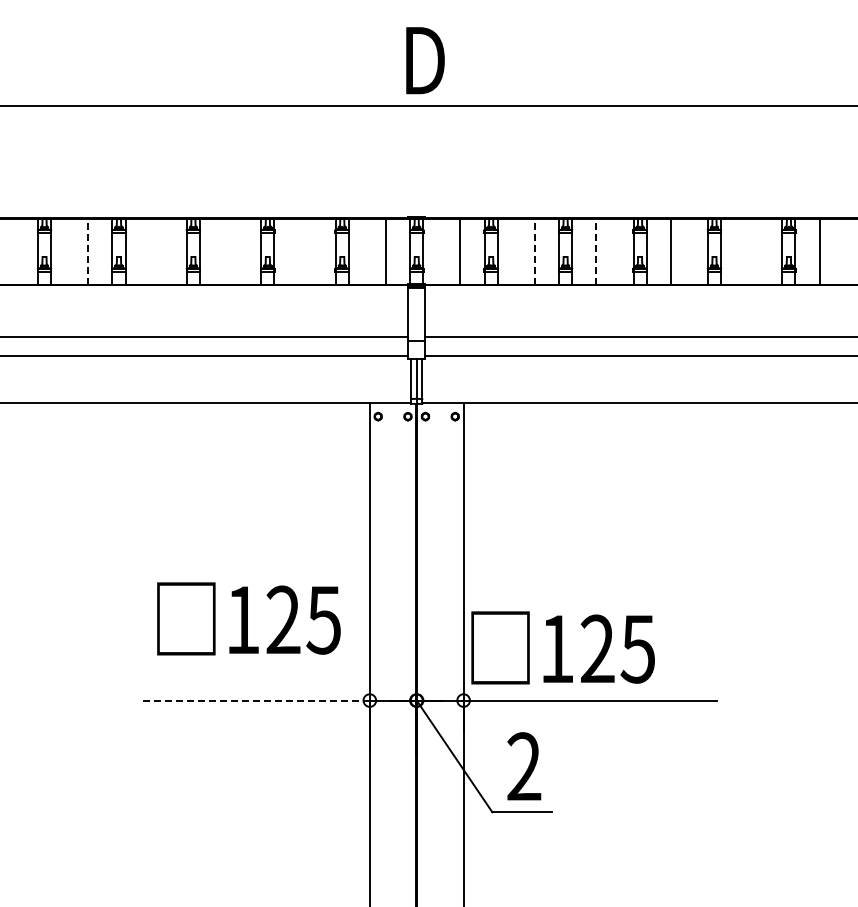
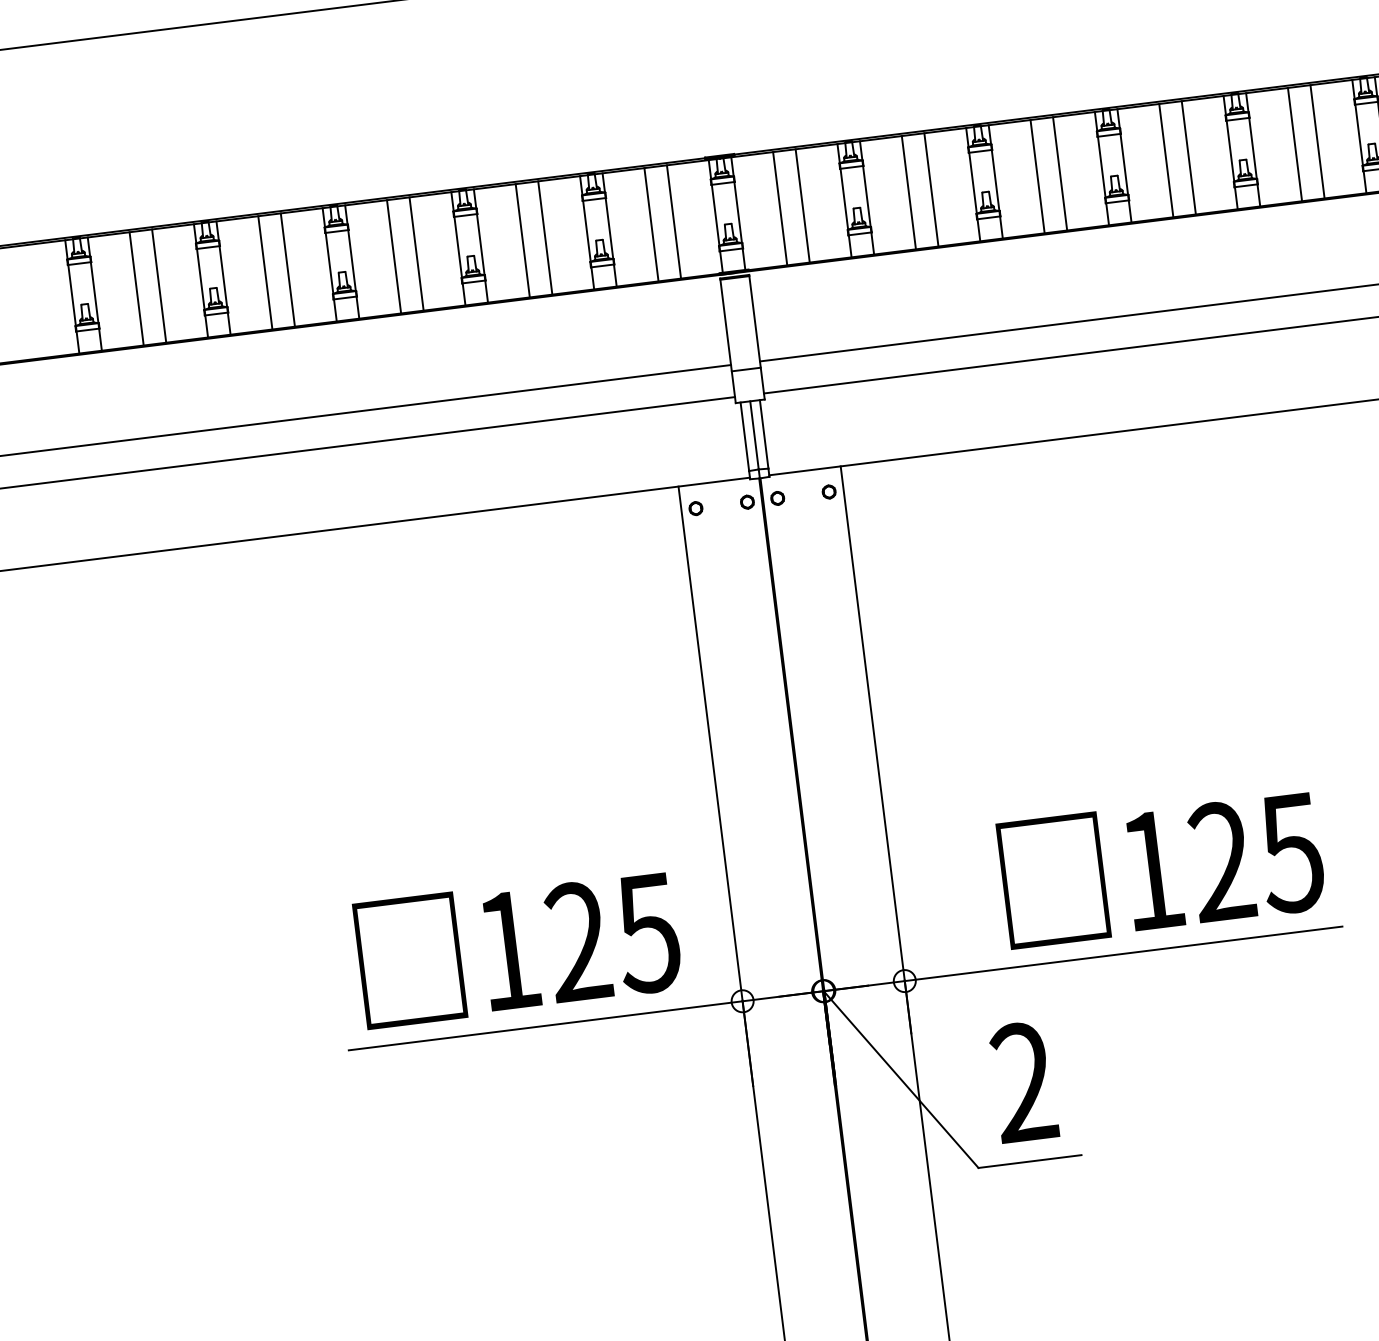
line: (75, 251) -> (137, 288), added
line: (88, 251) -> (159, 285), dashed -> solid
line: (149, 251) -> (264, 272), added
line: (162, 251) -> (287, 269), added
line: (224, 251) -> (394, 256), added
line: (237, 251) -> (417, 253), added
line: (298, 251) -> (522, 240), added
line: (311, 251) -> (545, 237), added
line: (373, 251) -> (652, 224), added
line: (447, 251) -> (780, 208), added
line: (521, 251) -> (908, 192), added
line: (534, 251) -> (930, 189), dashed -> solid
line: (596, 251) -> (1037, 176), dashed -> solid
line: (609, 251) -> (1060, 173), added
line: (683, 251) -> (1188, 157), added
line: (745, 251) -> (1295, 143), added
line: (758, 251) -> (1317, 141), added
text: (248, 618) -> (517, 946), moved
text: (562, 647) -> (1160, 866), moved
line: (255, 700) -> (544, 1025), dashed -> solid

